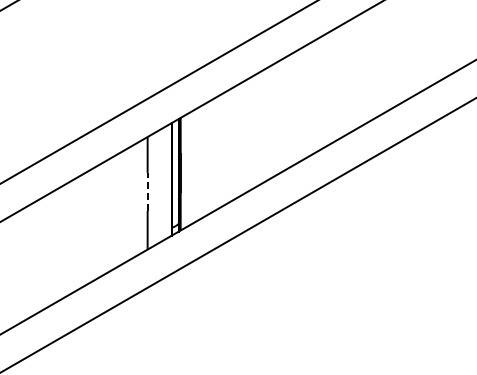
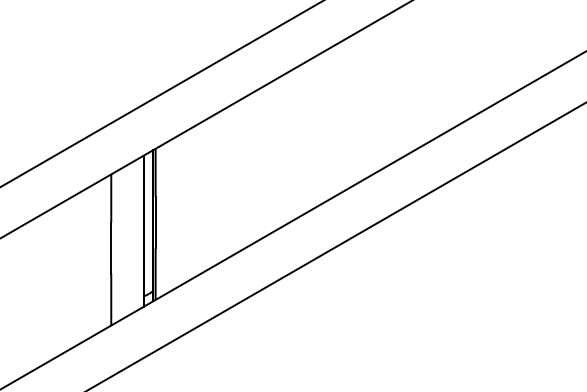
line: (147, 191) -> (111, 247), dashed -> solid

